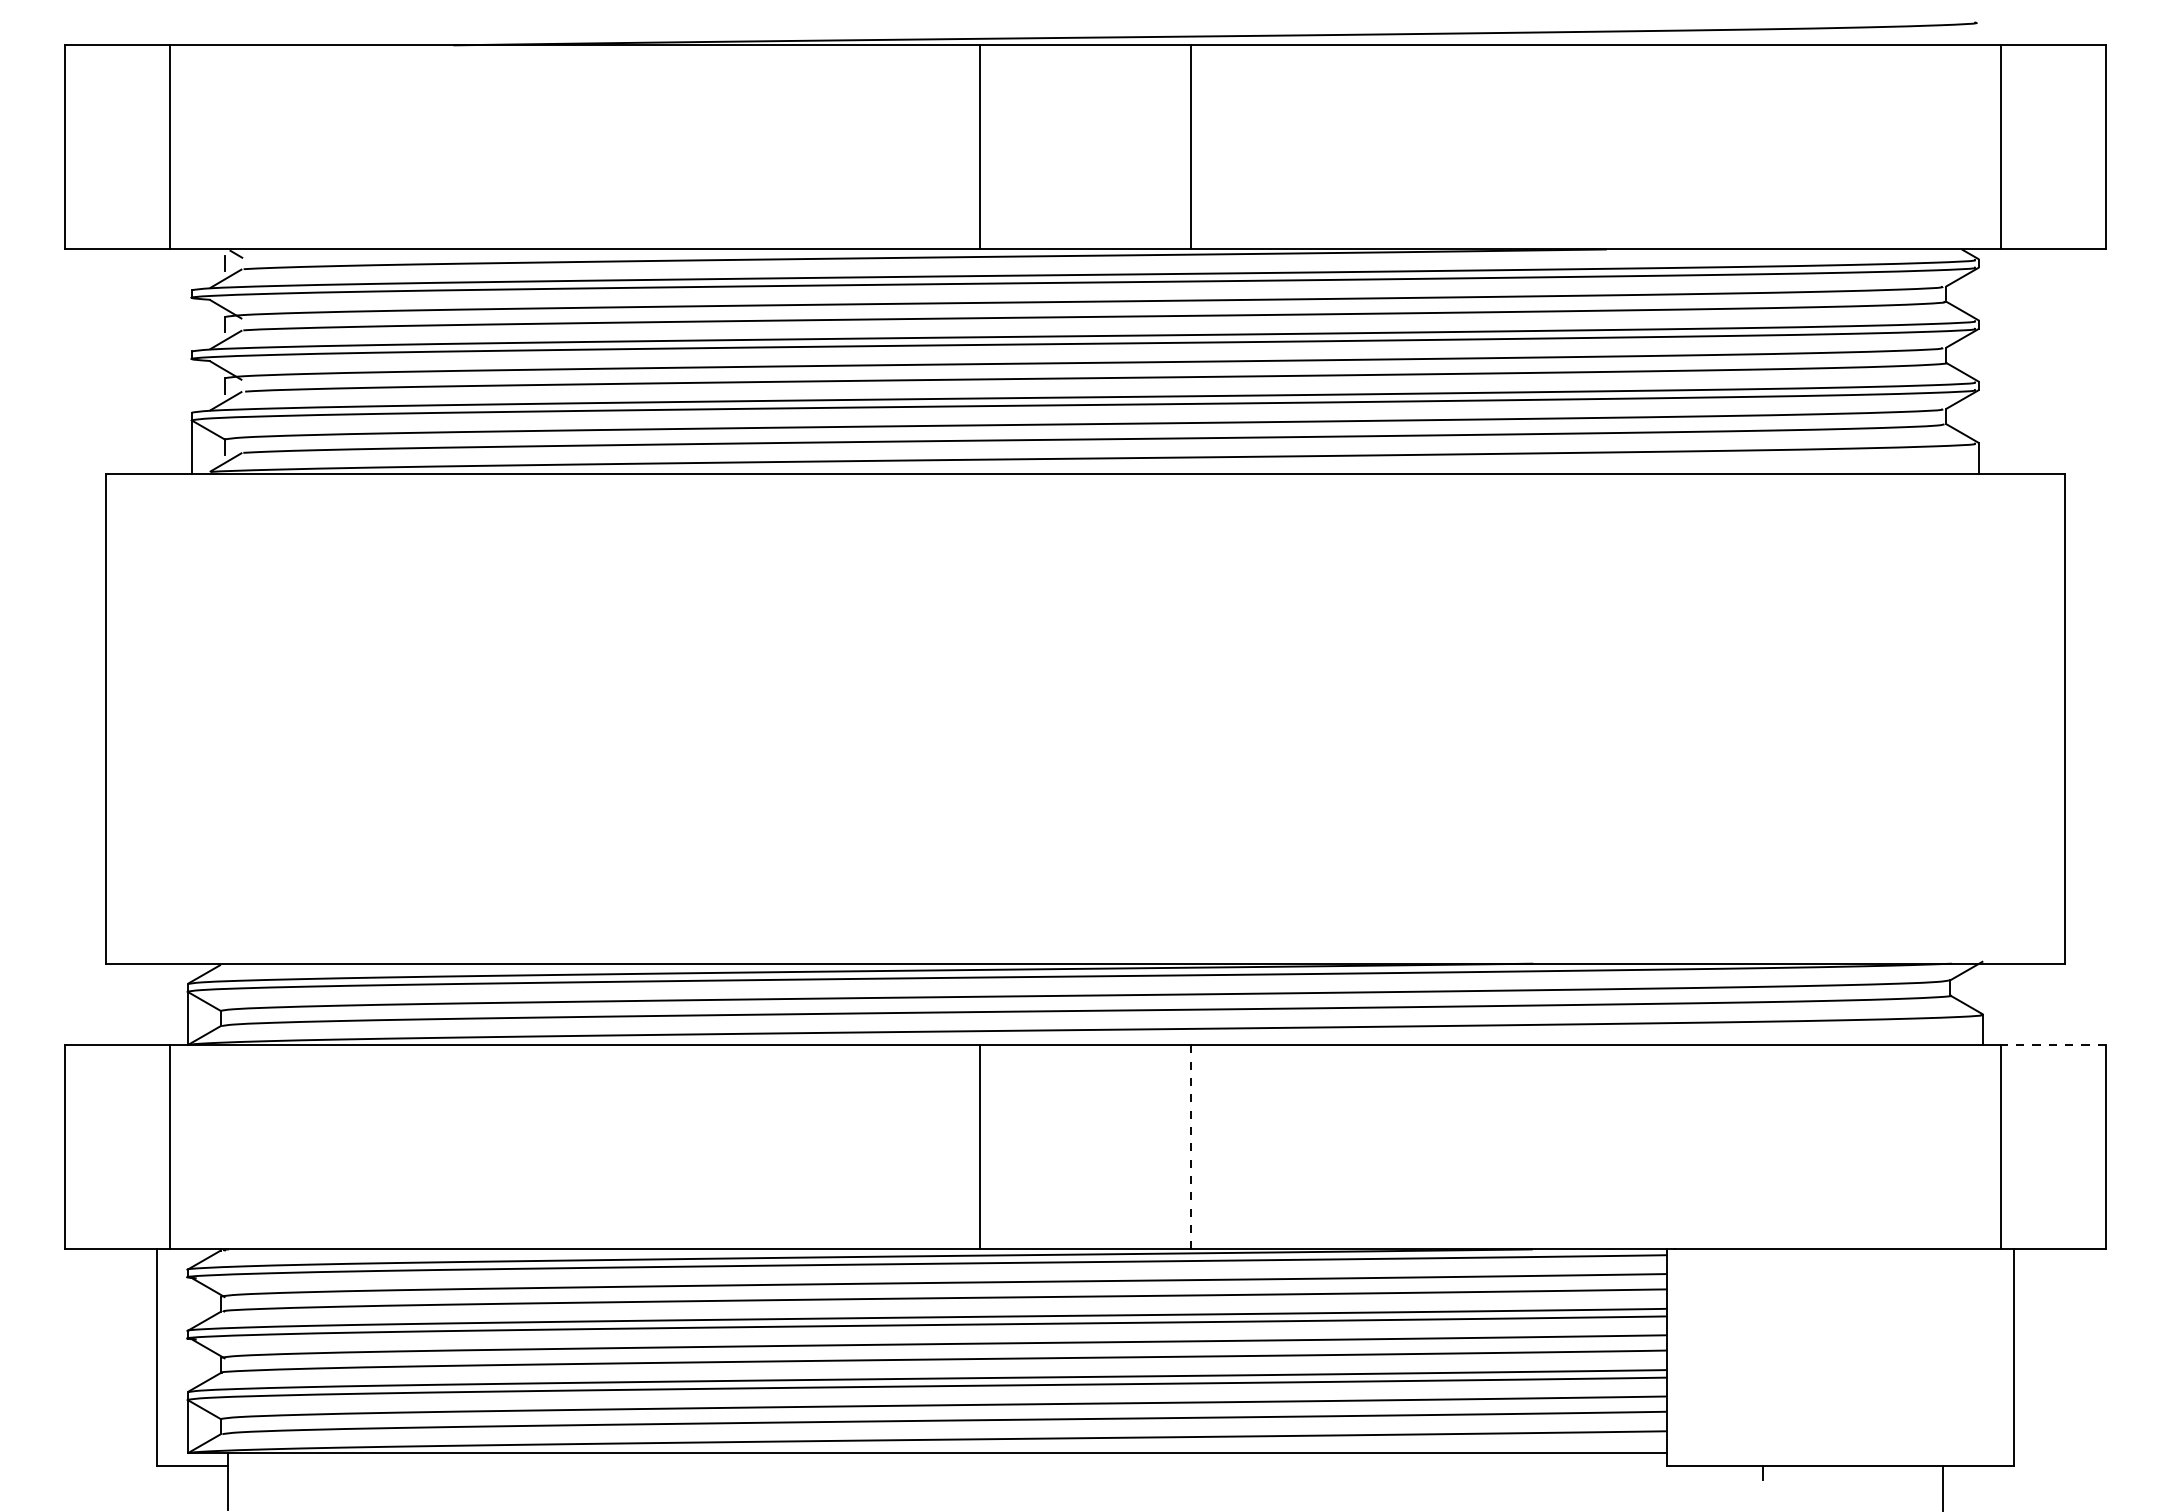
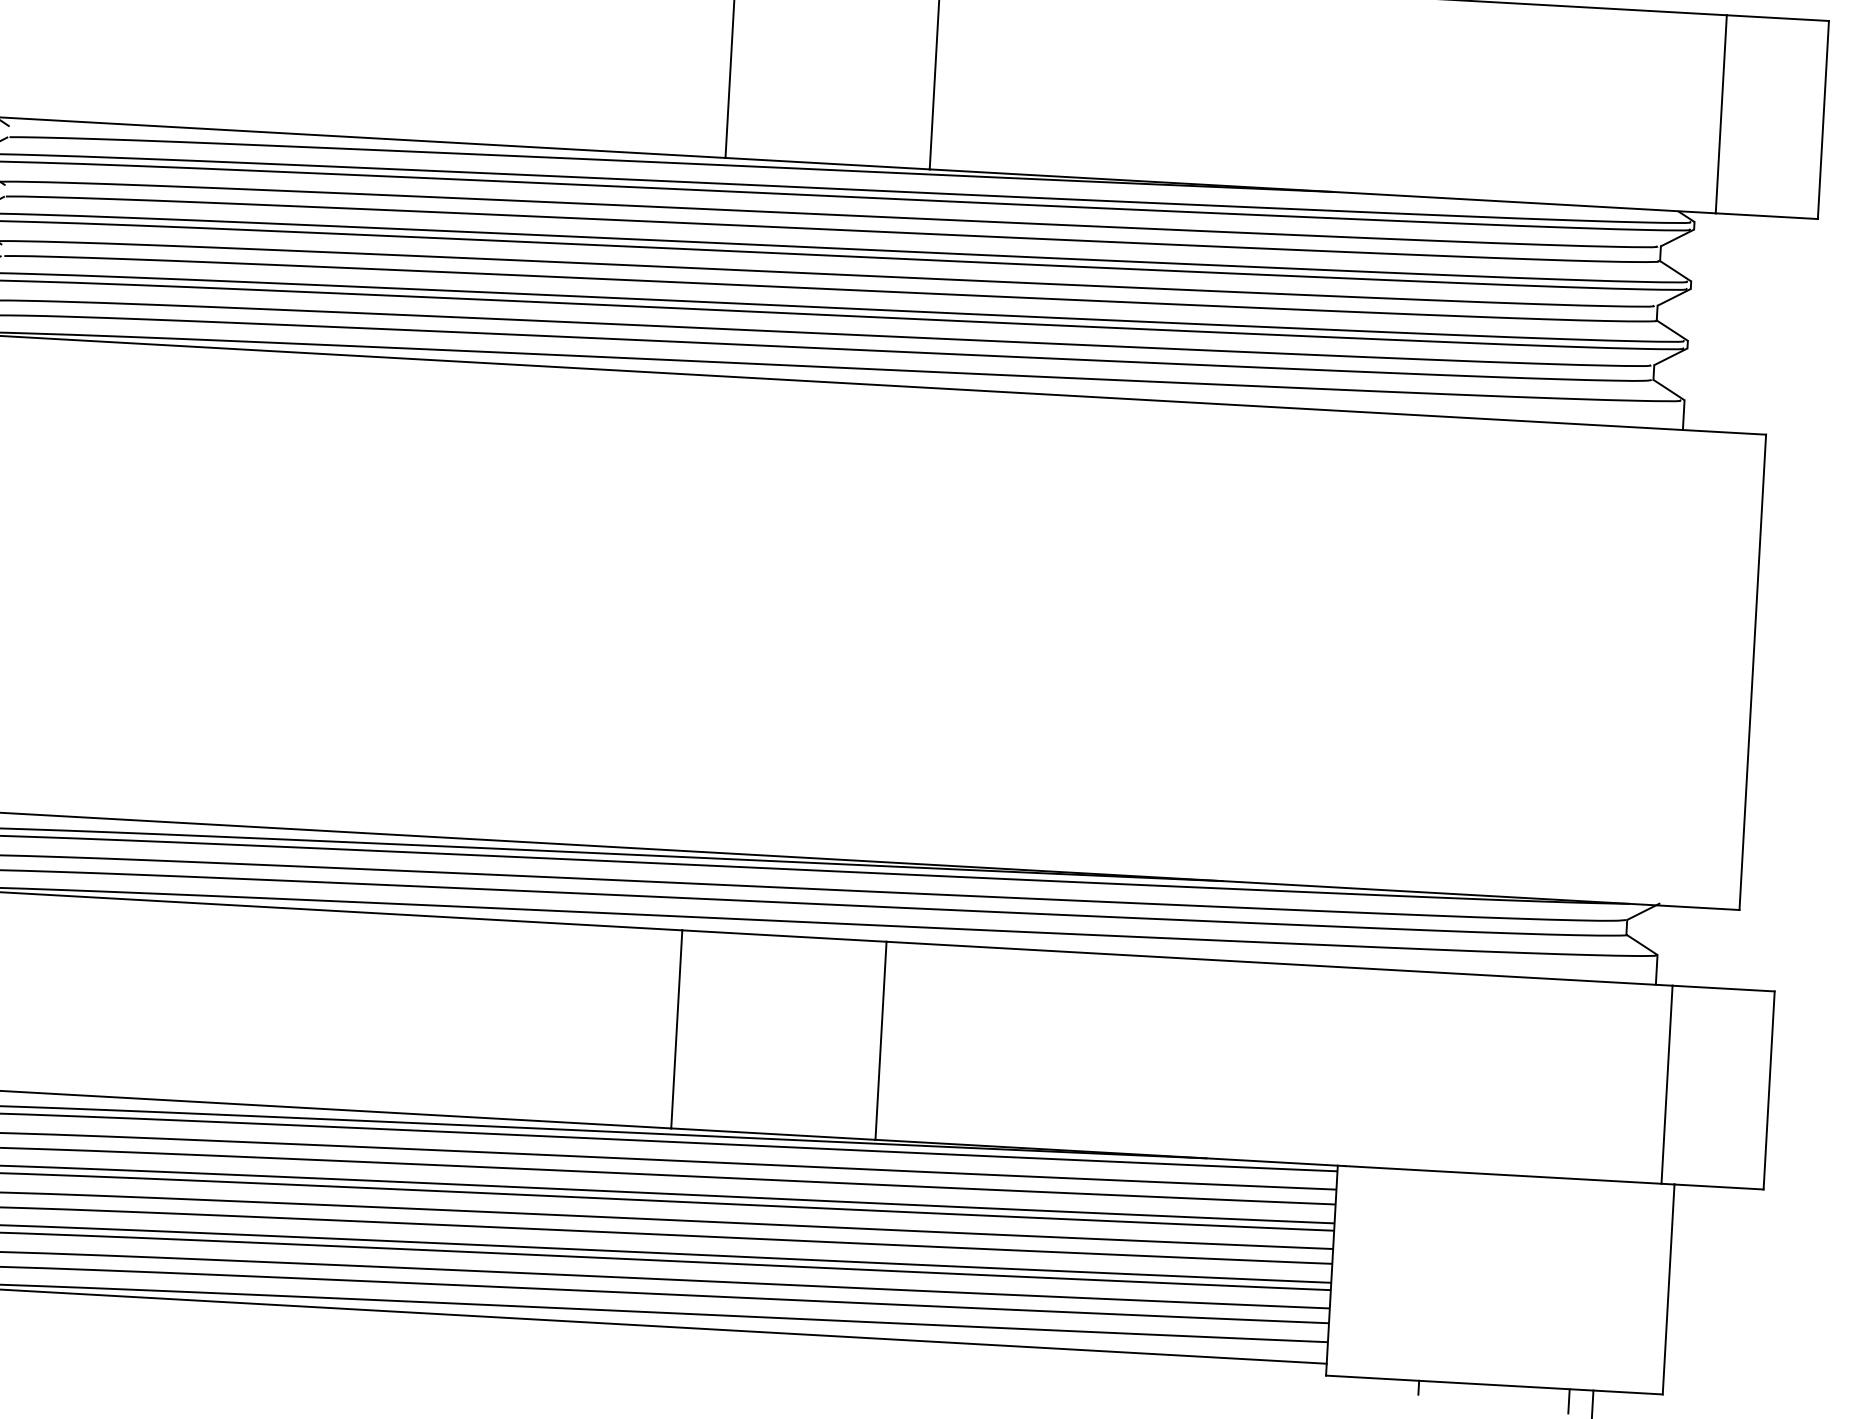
line: (2053, 1045) -> (1723, 988), dashed -> solid
line: (1190, 1147) -> (880, 1040), dashed -> solid
line: (1918, 1477) -> (1569, 1400), added

